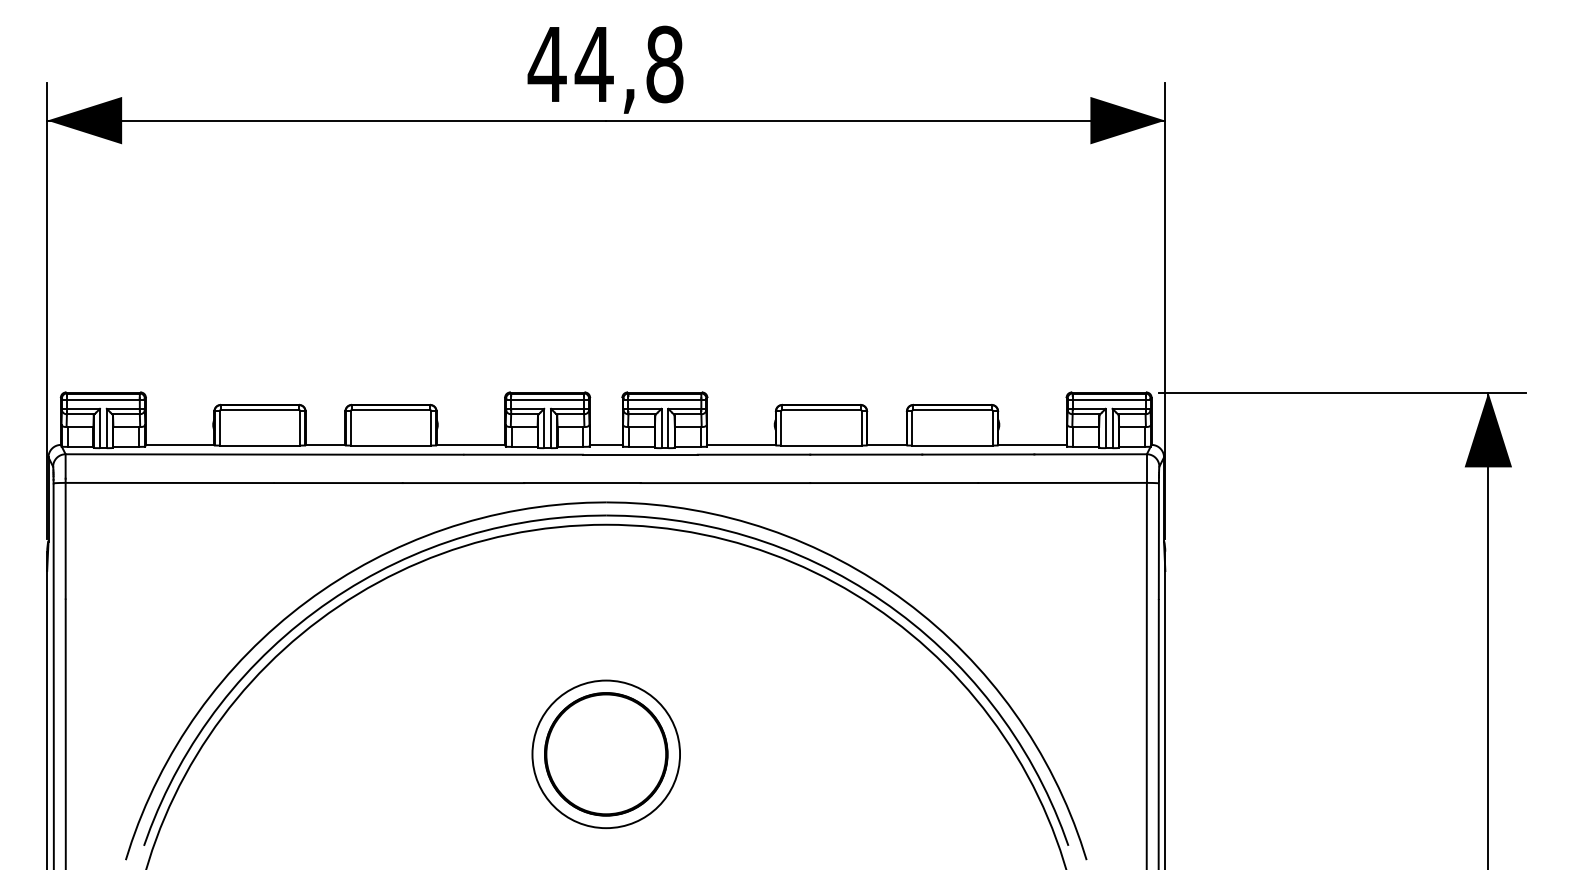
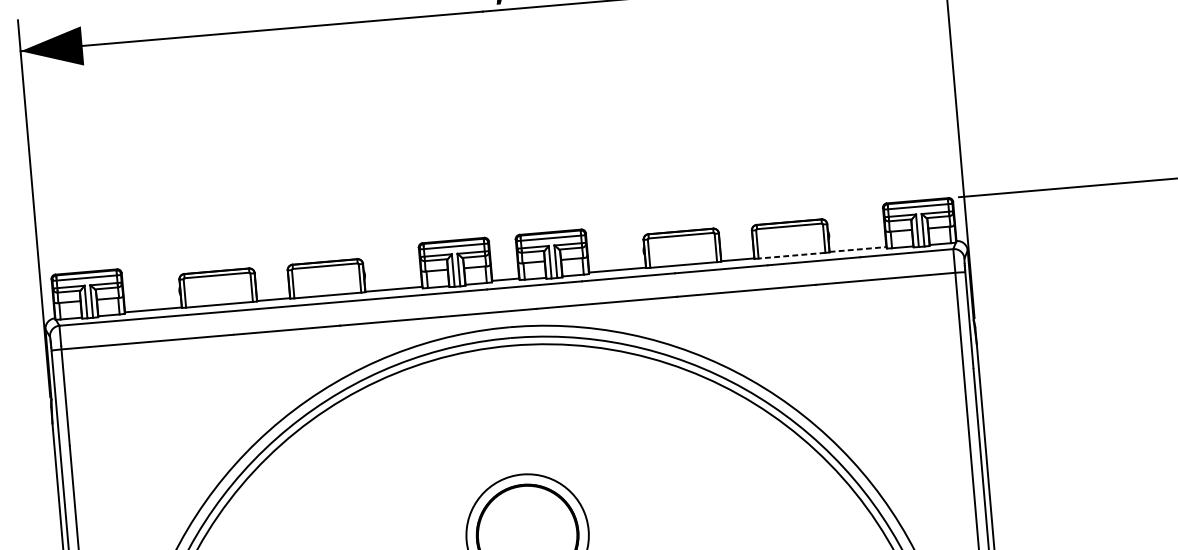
line: (1032, 444) -> (858, 249), solid -> dashed
line: (952, 445) -> (791, 255), solid -> dashed

